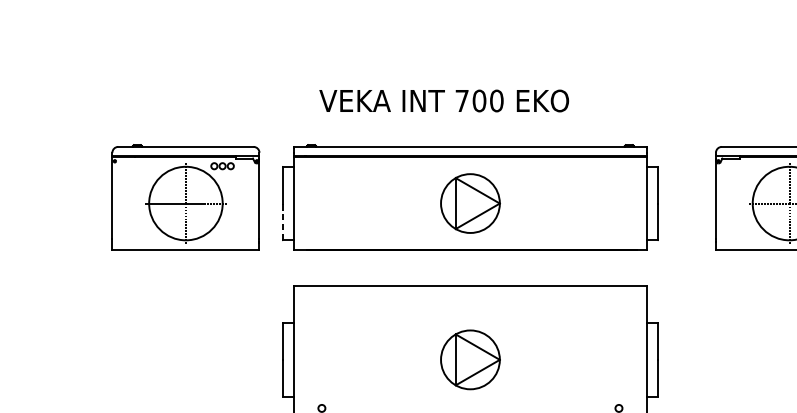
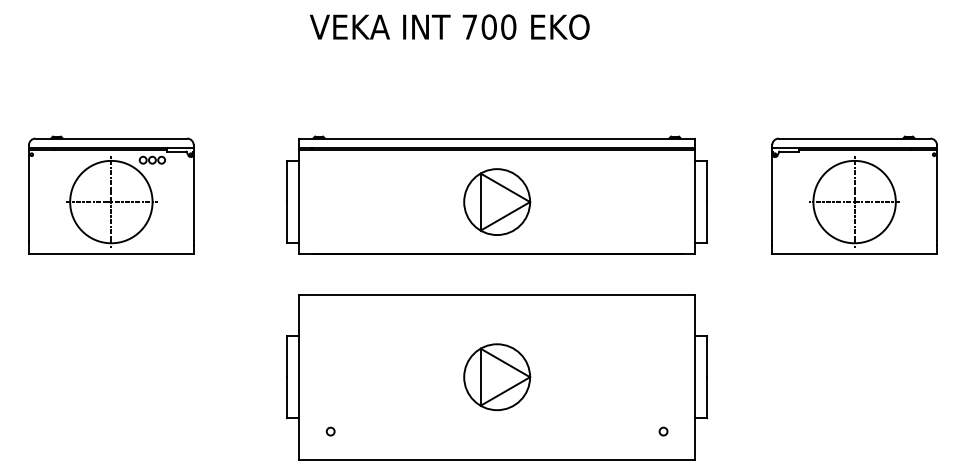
text: (443, 100) -> (449, 26), moved
part: (186, 196) -> (111, 194), moved
line: (283, 220) -> (287, 221), dashed -> solid

